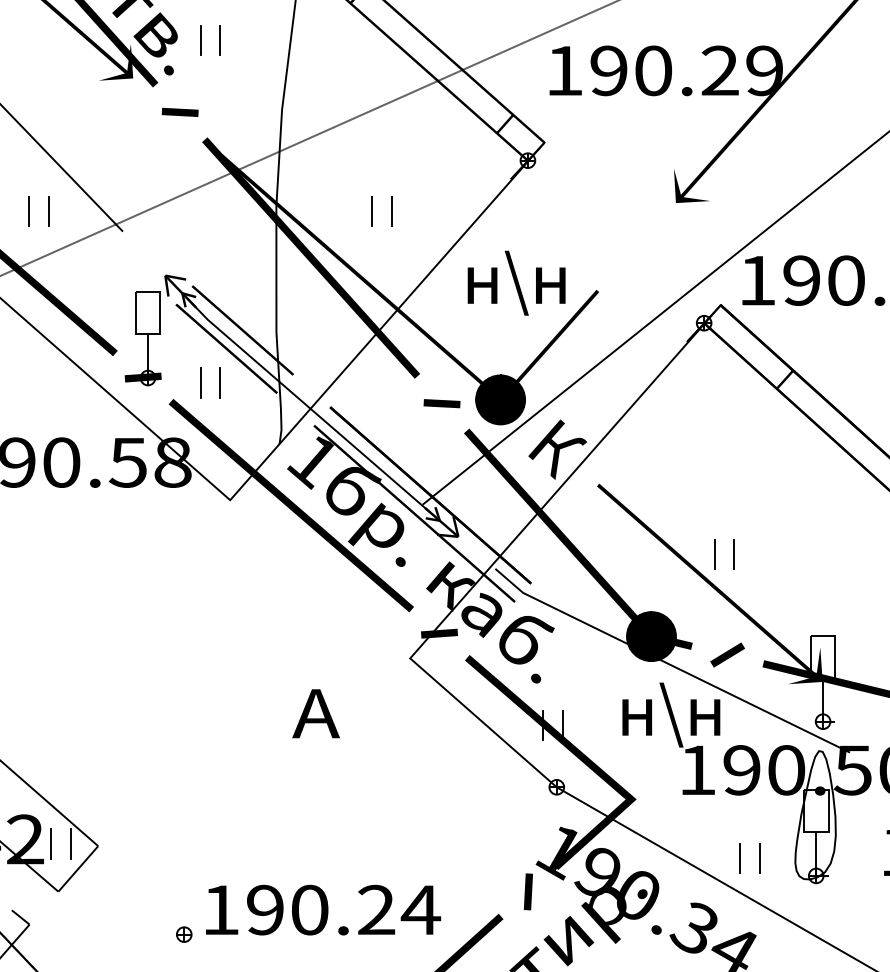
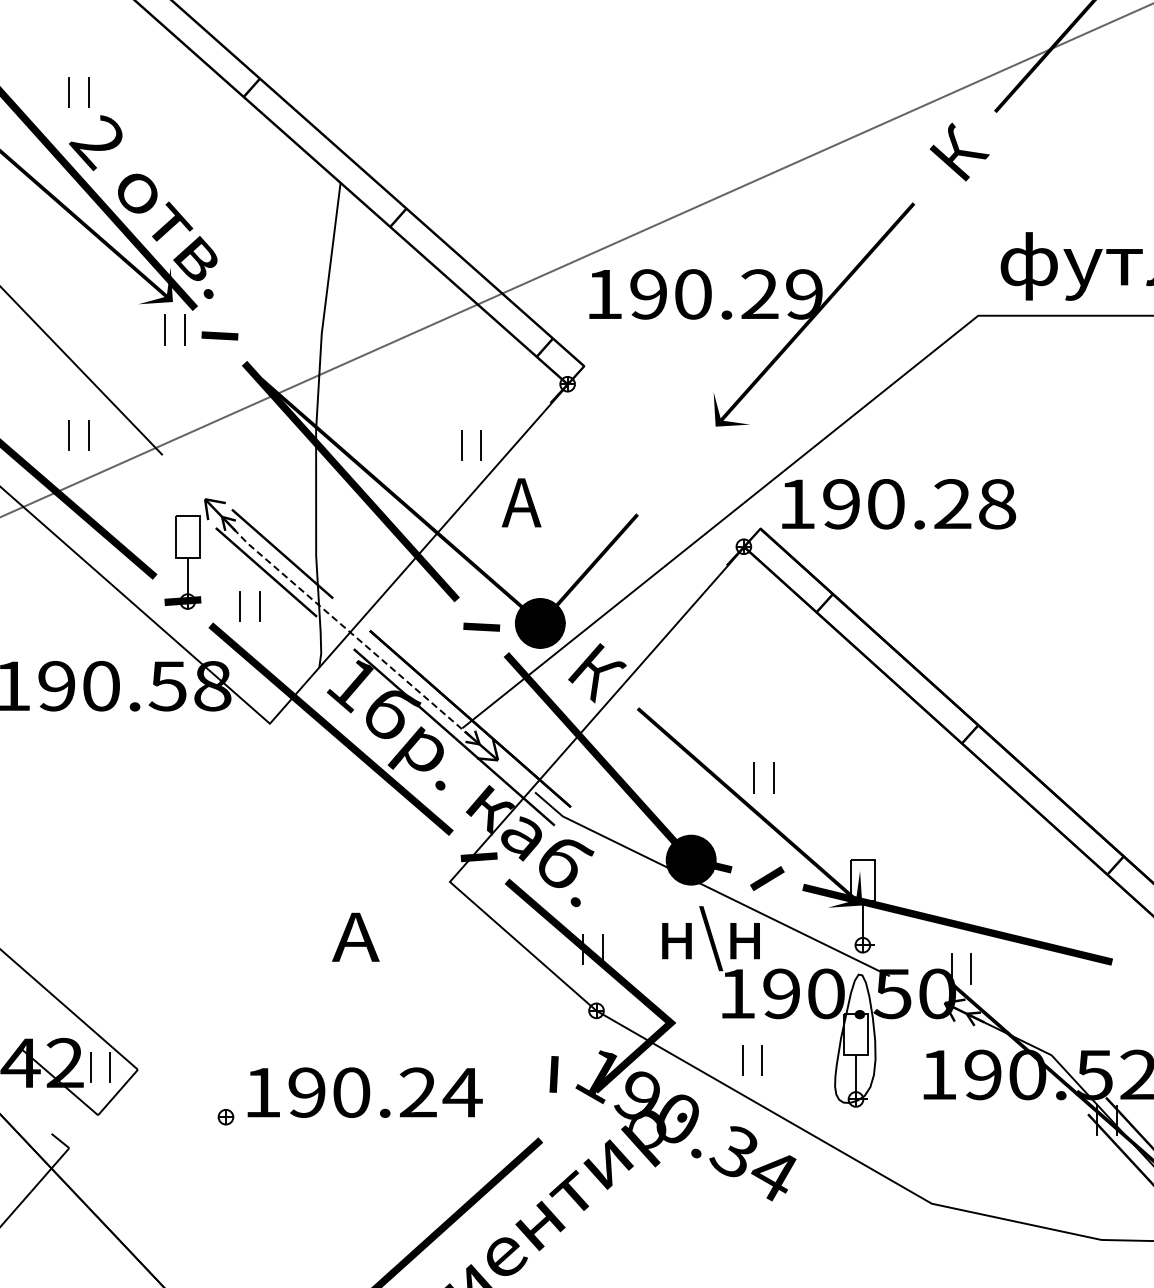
part: (200, 39) -> (165, 329), moved
part: (372, 211) -> (462, 445), moved
text: (513, 282) -> (553, 506), н\н -> А
line: (304, 403) -> (344, 627), solid -> dashed
part: (740, 857) -> (743, 1060), moved
line: (527, 891) -> (553, 1074), moved
part: (307, 913) -> (349, 1096), moved

